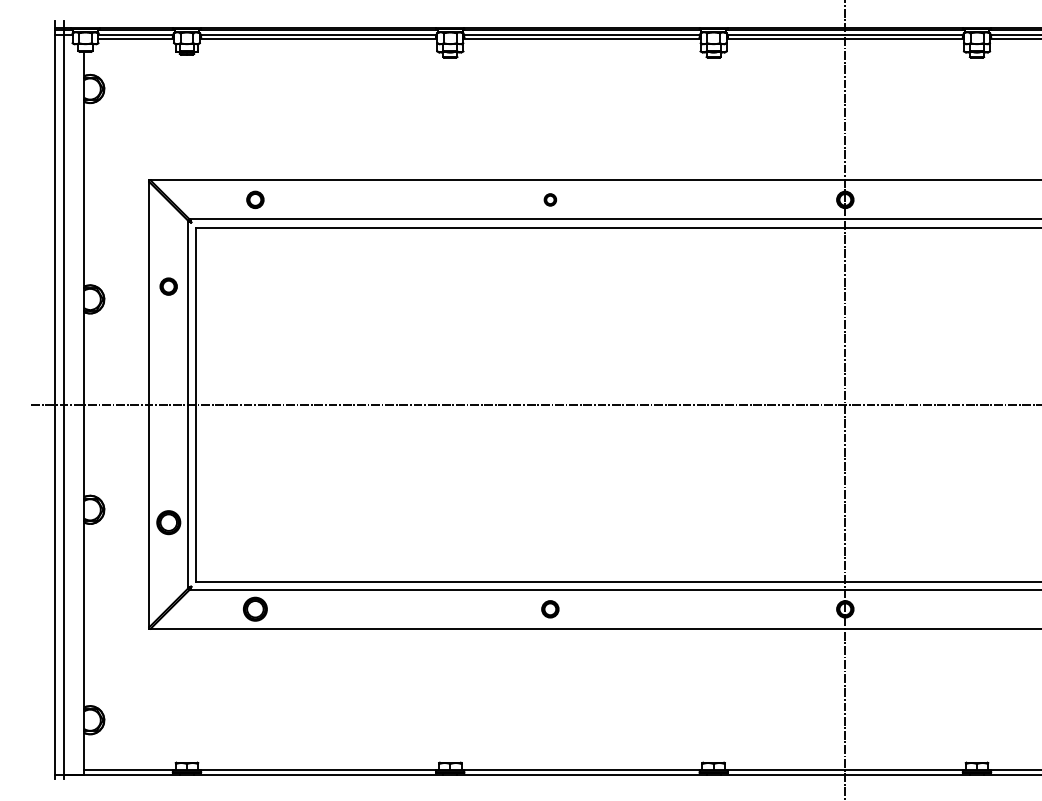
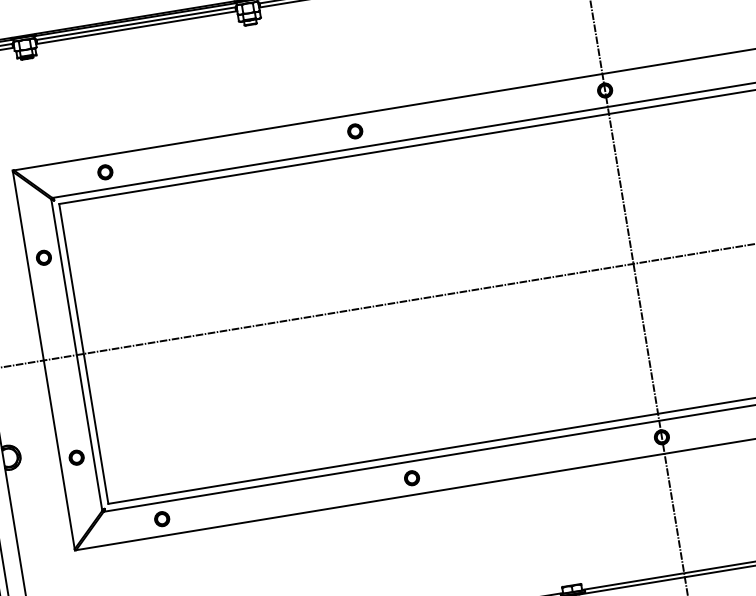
part: (550, 199) -> (355, 131), size x1.43
part: (168, 522) -> (76, 457), size x0.71
part: (255, 609) -> (162, 519), size x0.71

